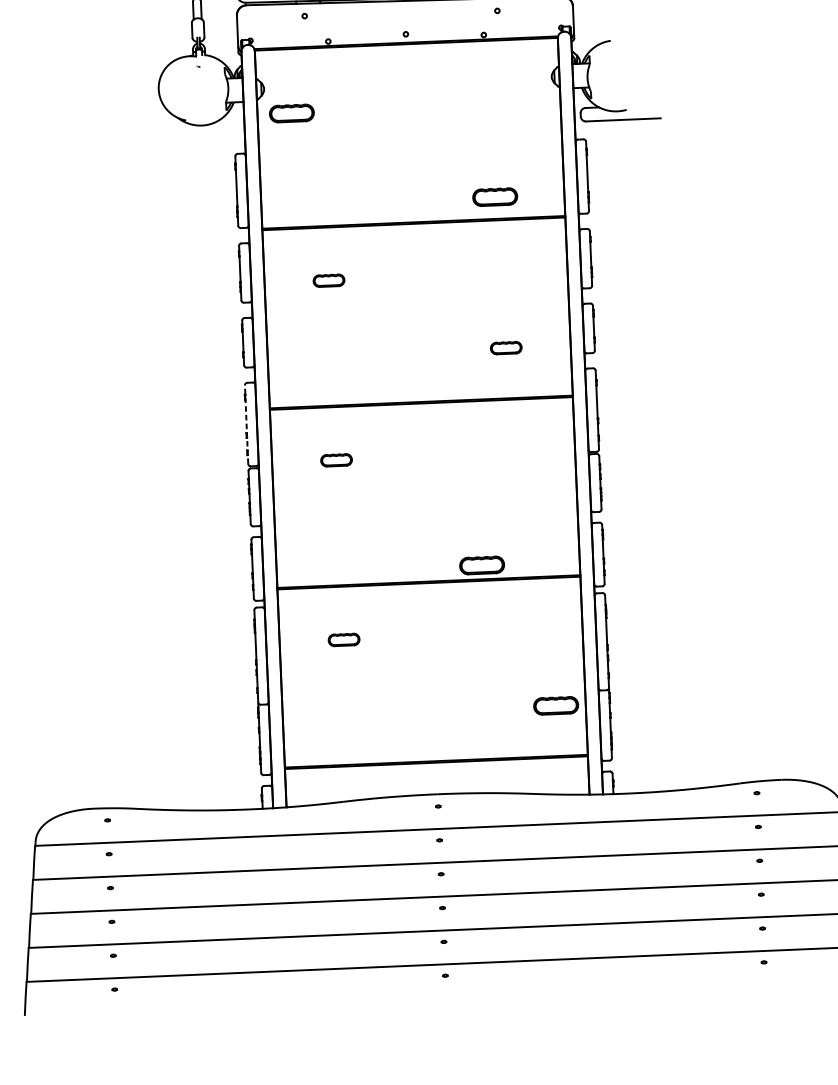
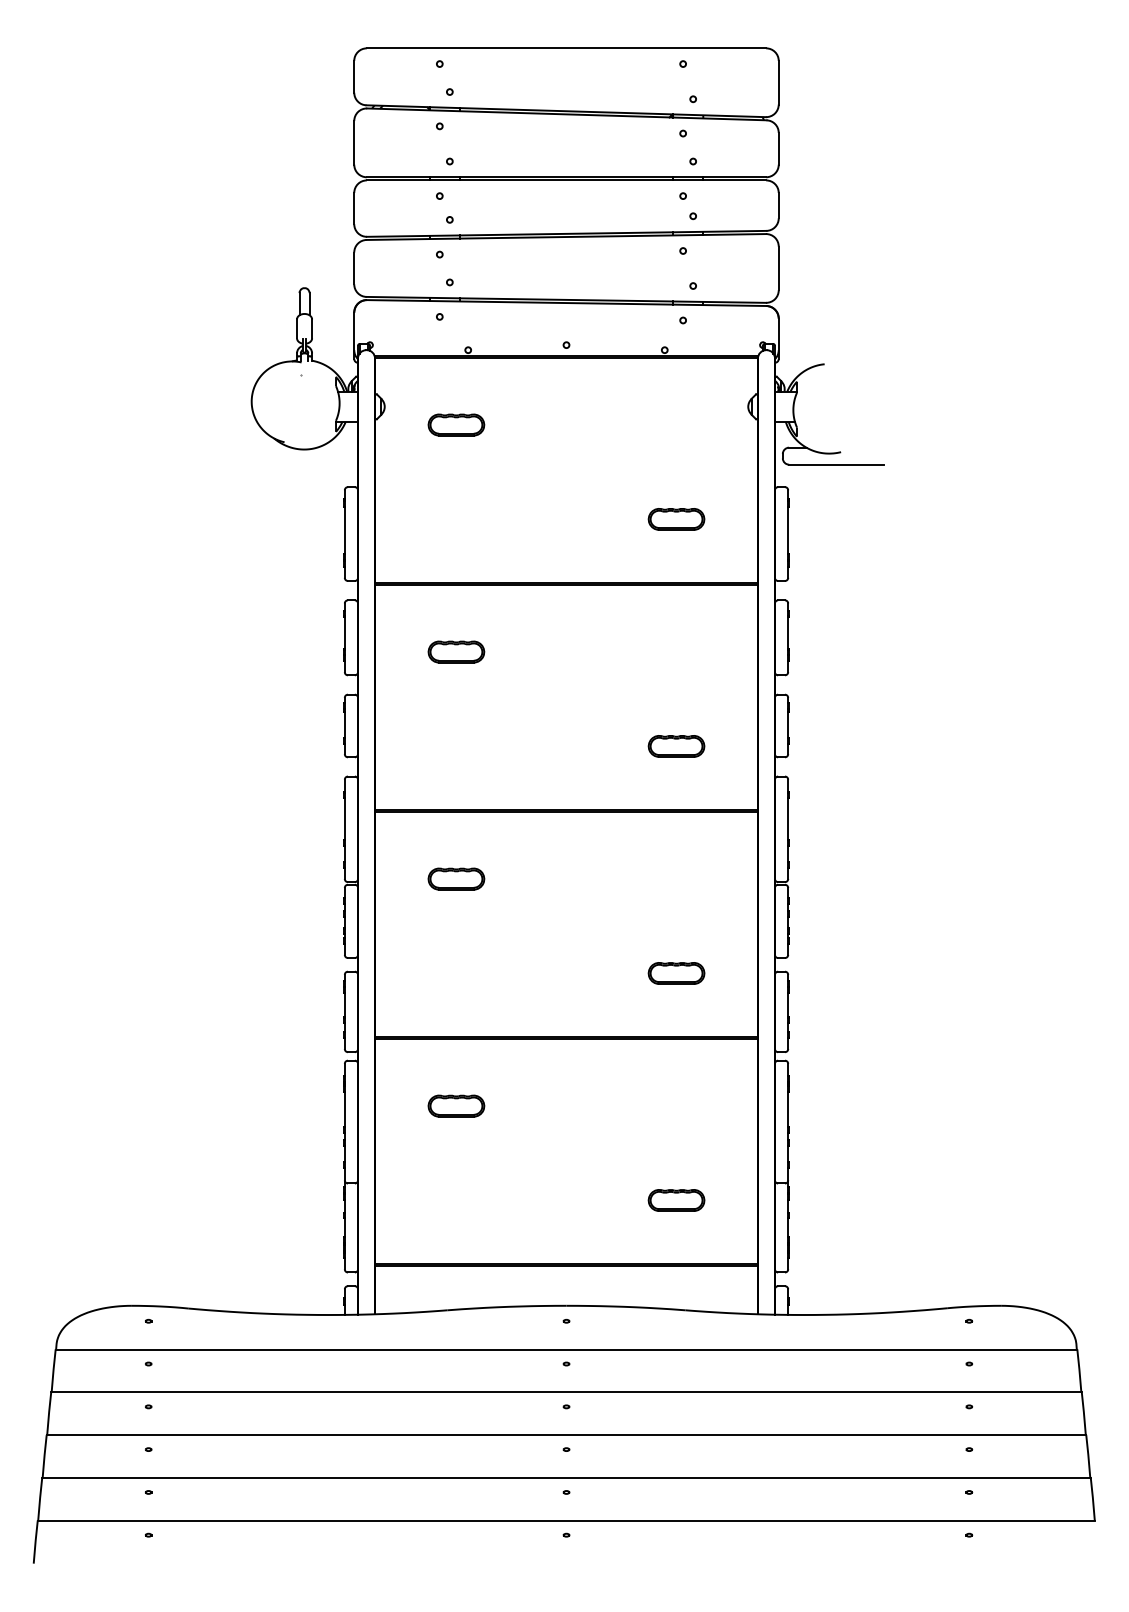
part: (291, 113) -> (456, 424), moved
part: (495, 197) -> (676, 519), moved
part: (329, 280) -> (456, 651), size x1.43
part: (506, 348) -> (676, 746), size x1.43
line: (246, 424) -> (344, 829), dashed -> solid
part: (336, 459) -> (456, 878), size x1.43
part: (482, 565) -> (676, 973), moved
part: (344, 639) -> (456, 1105), size x1.43
part: (556, 705) -> (676, 1200), moved

